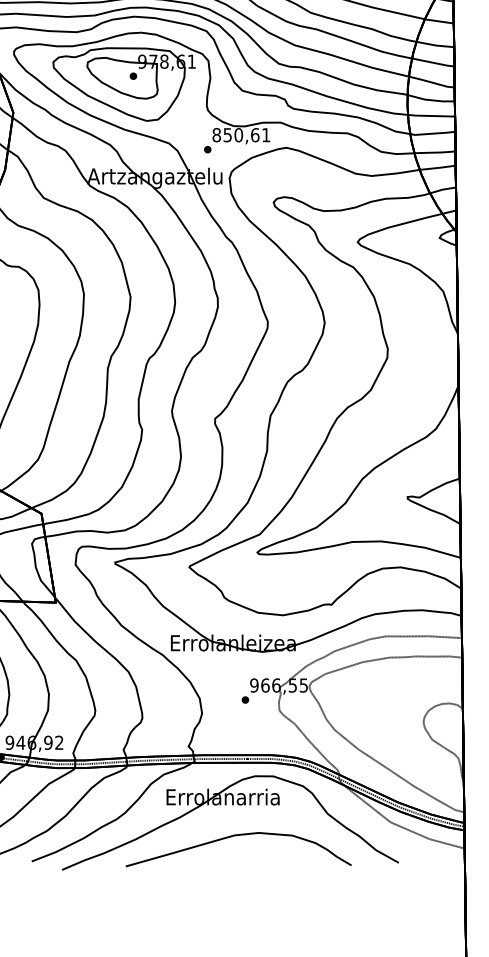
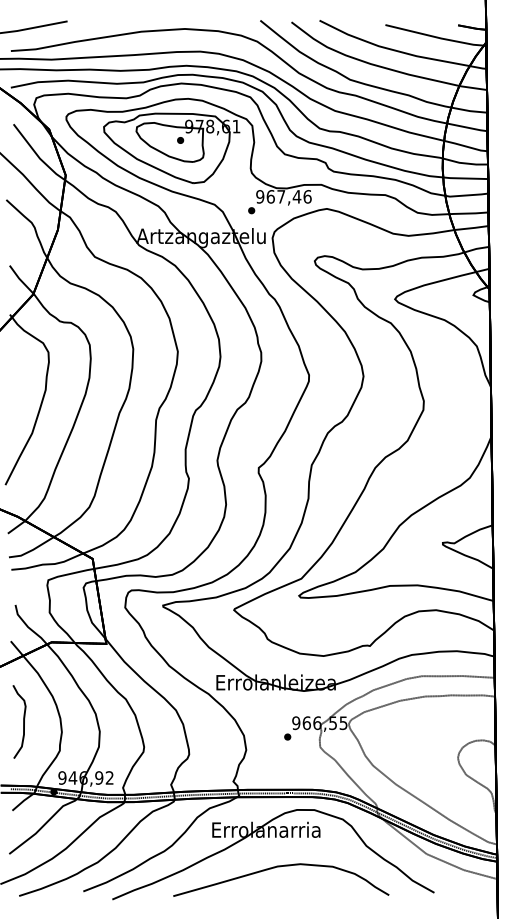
text: (241, 134) -> (283, 196), 850,61 -> 967,46

